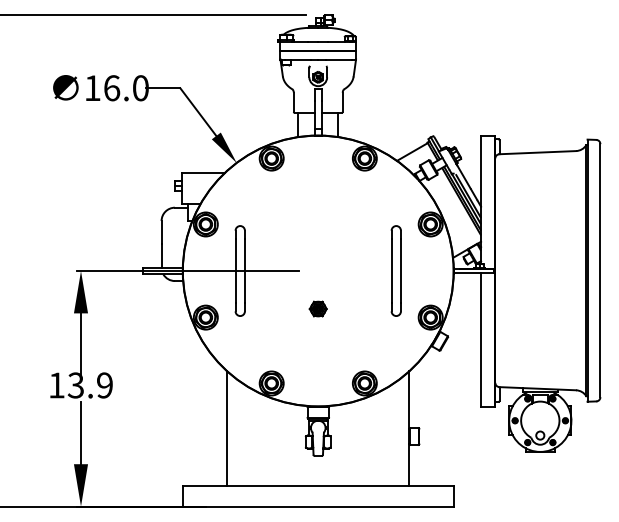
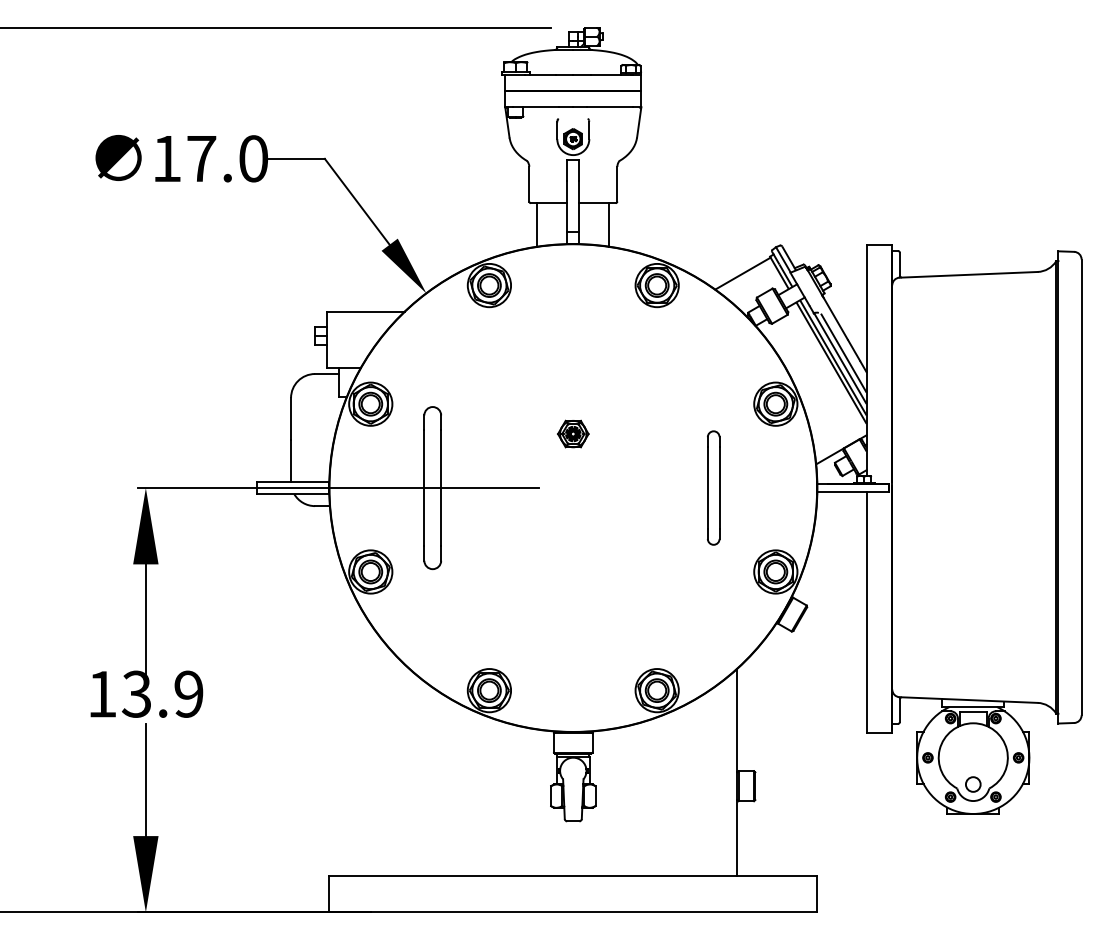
text: (112, 88) -> (202, 159), 16.0 -> 17.0
part: (395, 270) -> (712, 487), size x0.7
part: (317, 308) -> (571, 433), moved
line: (227, 428) -> (409, 771), removed

